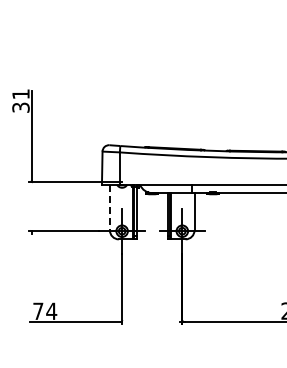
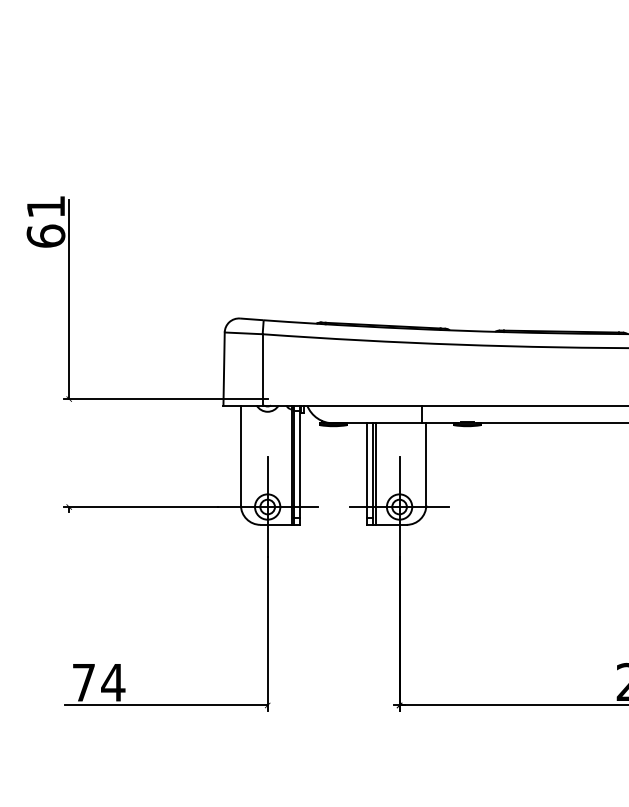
text: (20, 107) -> (44, 235), 31 -> 61
line: (109, 207) -> (239, 455), dashed -> solid

